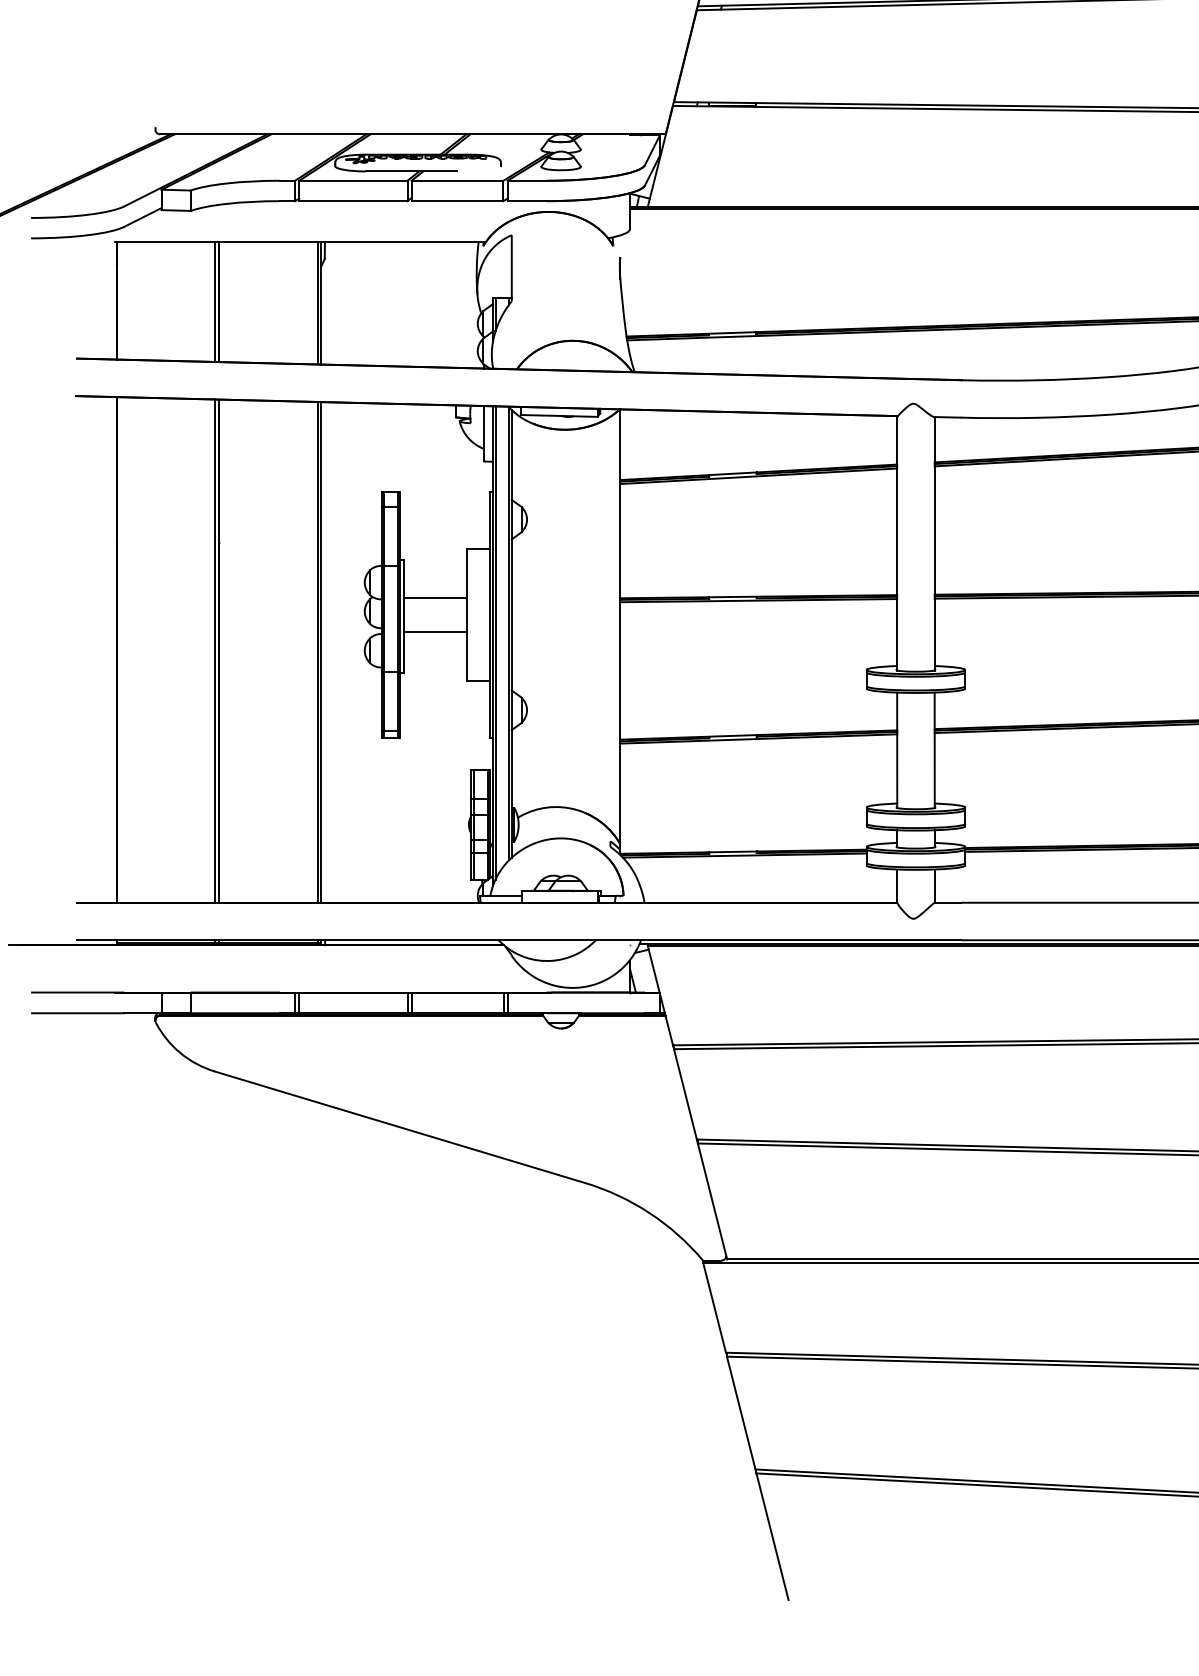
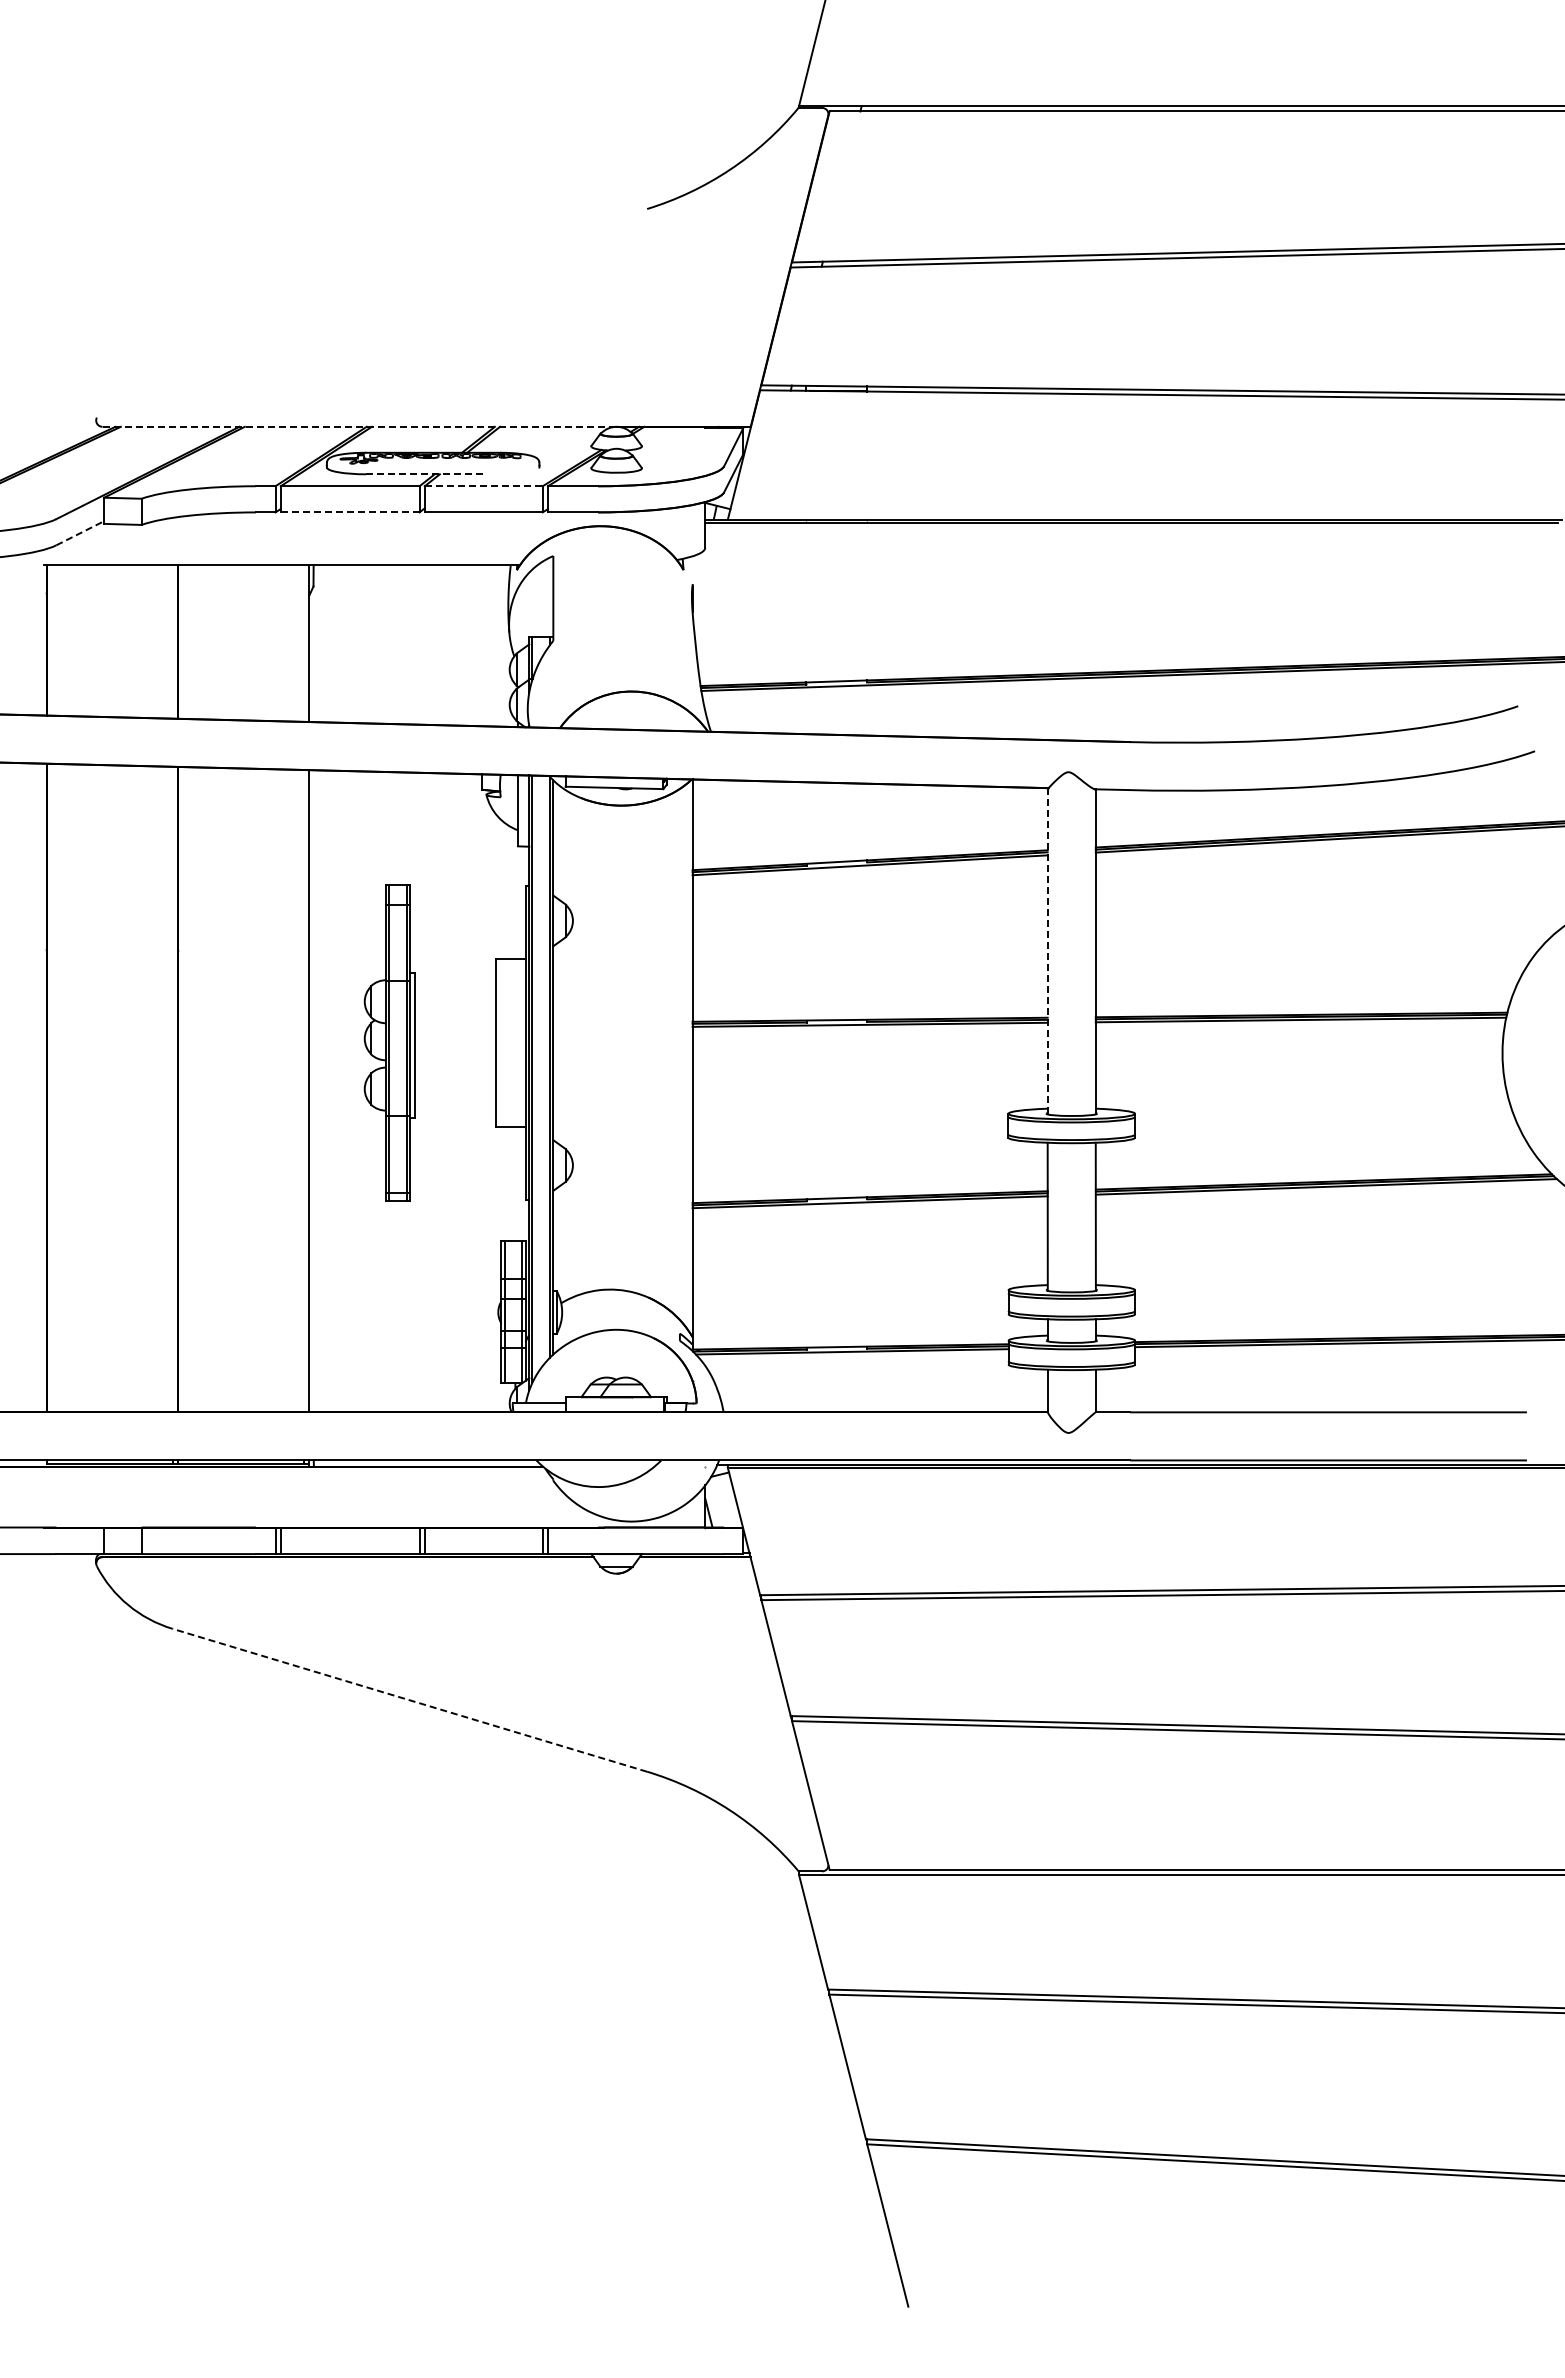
line: (360, 134) -> (359, 426), solid -> dashed
line: (411, 171) -> (424, 474), solid -> dashed
line: (457, 180) -> (483, 486), solid -> dashed
line: (353, 201) -> (350, 512), solid -> dashed
line: (143, 217) -> (80, 533), solid -> dashed
line: (215, 301) -> (173, 641), removed
line: (317, 303) -> (304, 643), removed
line: (897, 543) -> (1047, 951), solid -> dashed
line: (435, 598) -> (455, 1021), removed
line: (435, 631) -> (455, 1064), removed
line: (215, 651) -> (173, 1089), removed
line: (317, 651) -> (304, 1090), removed
line: (399, 1127) -> (409, 1700), solid -> dashed

